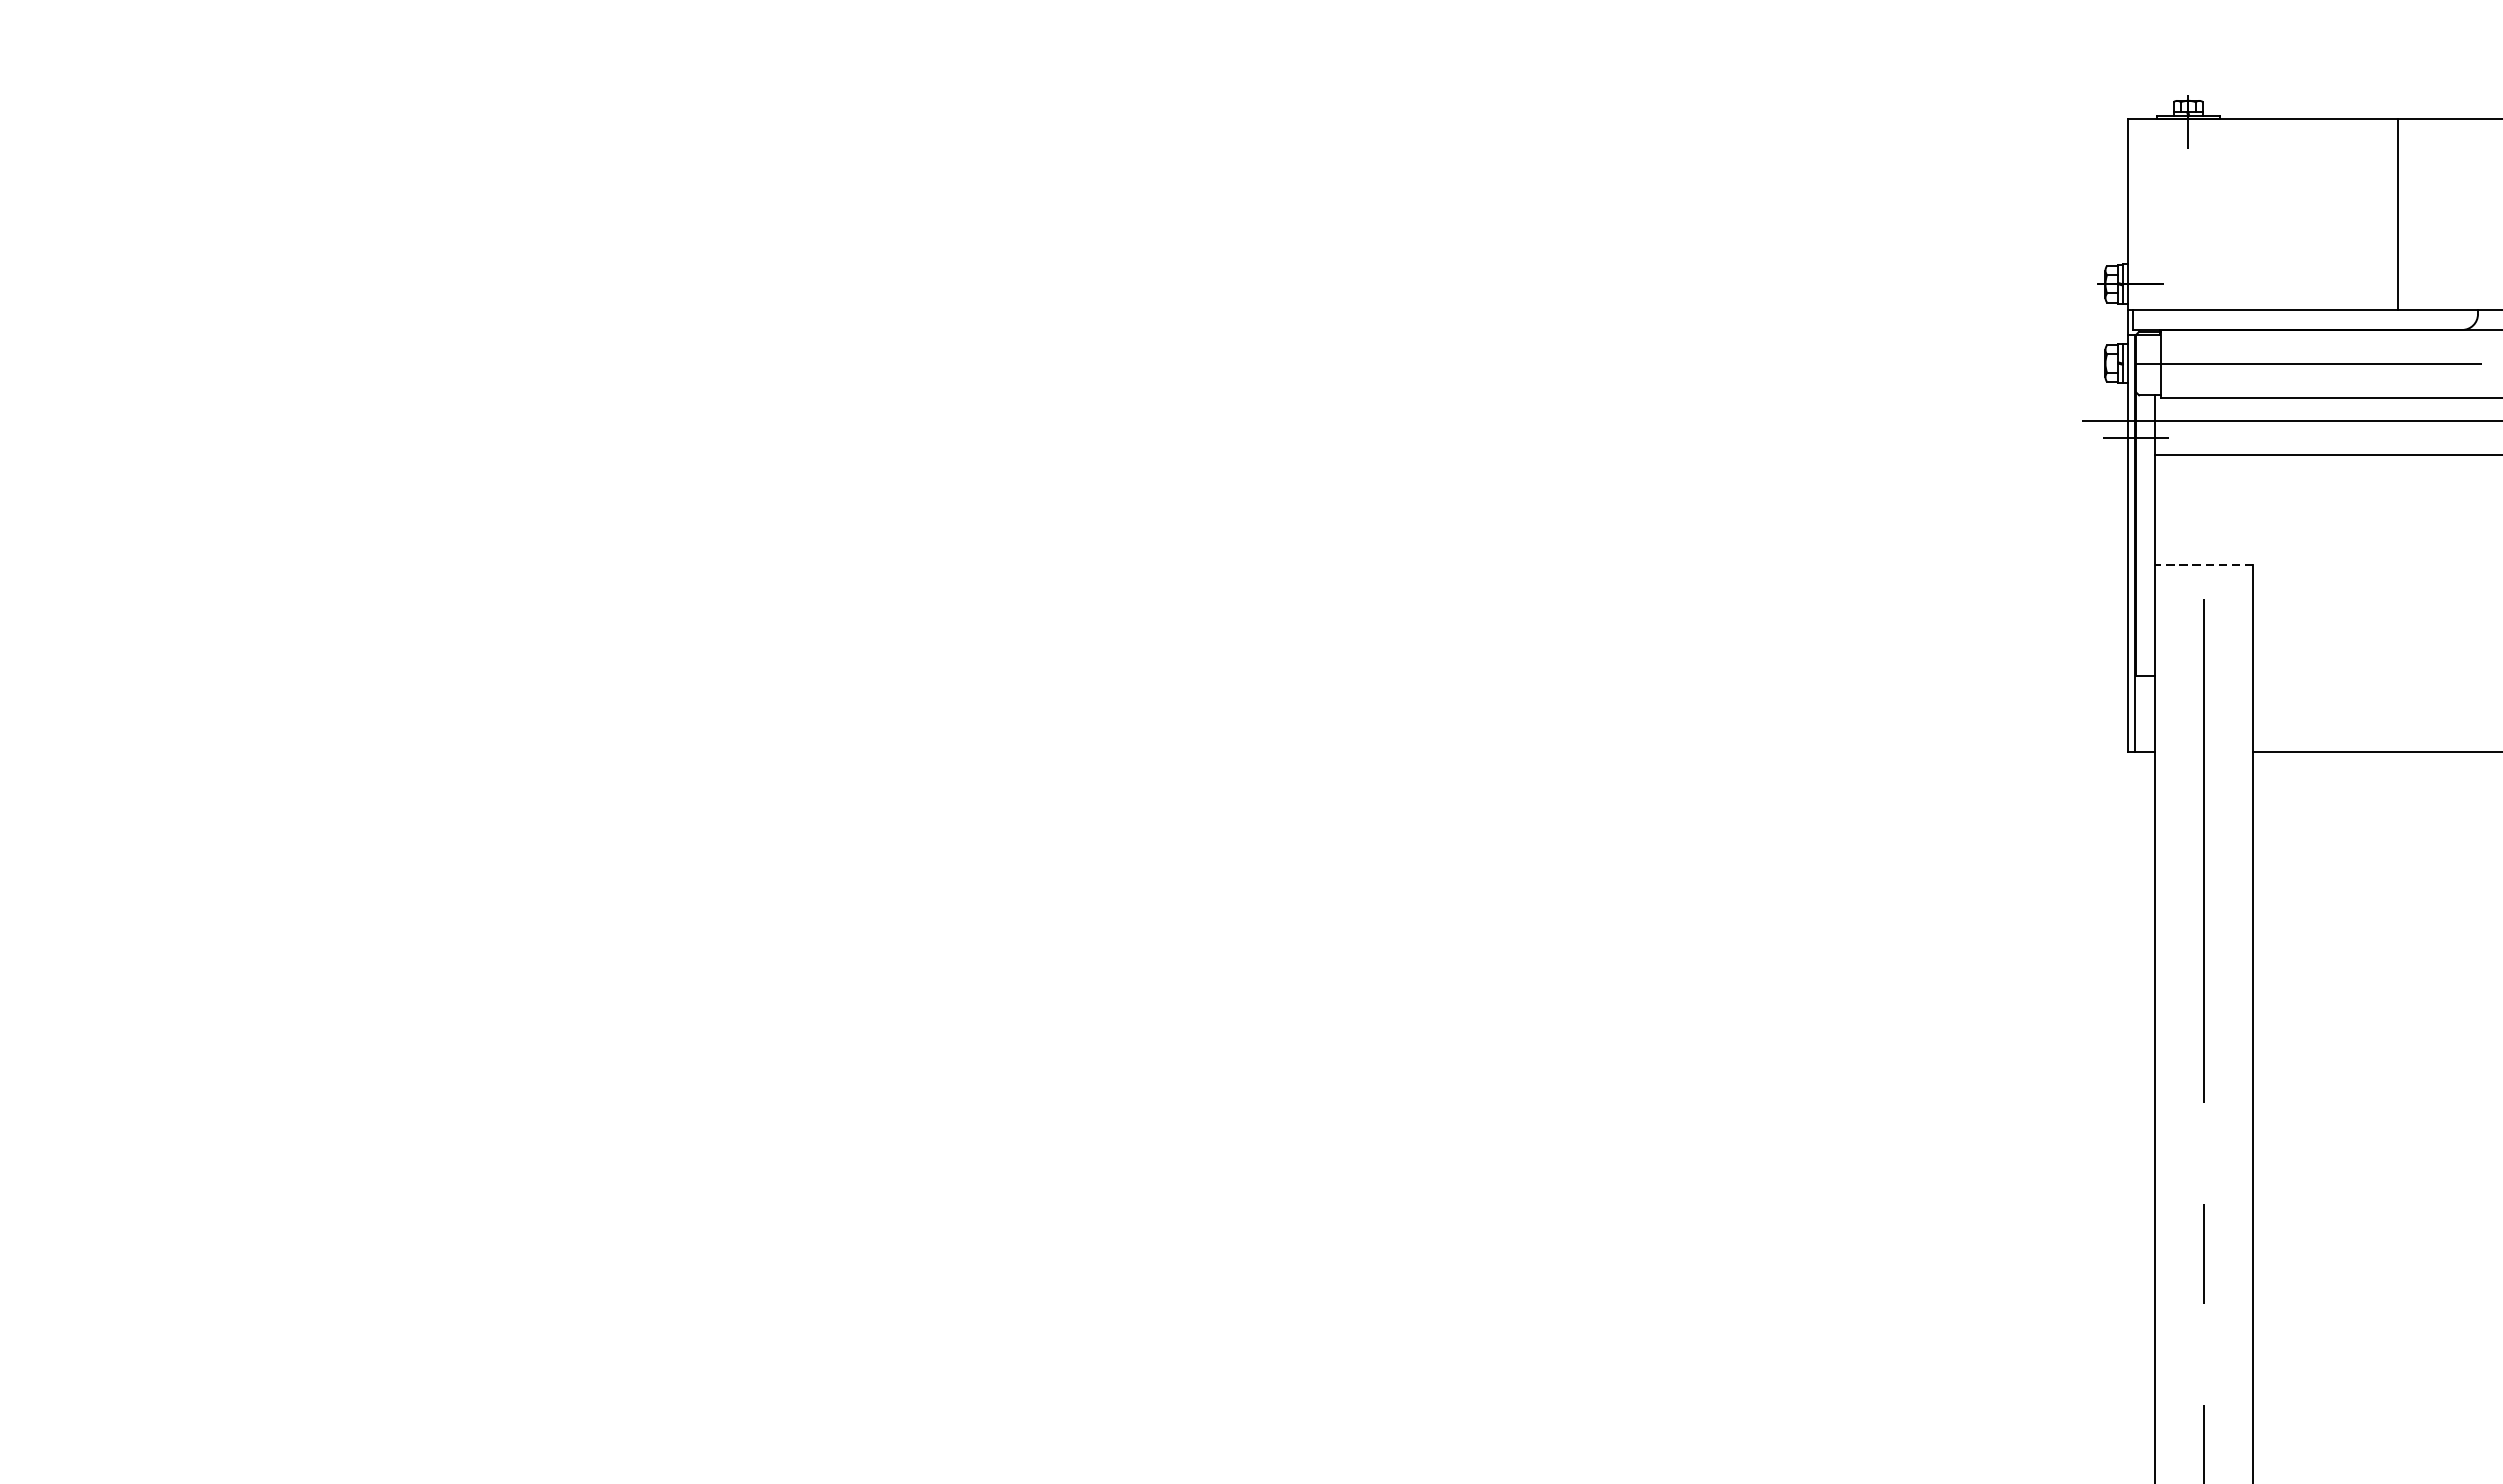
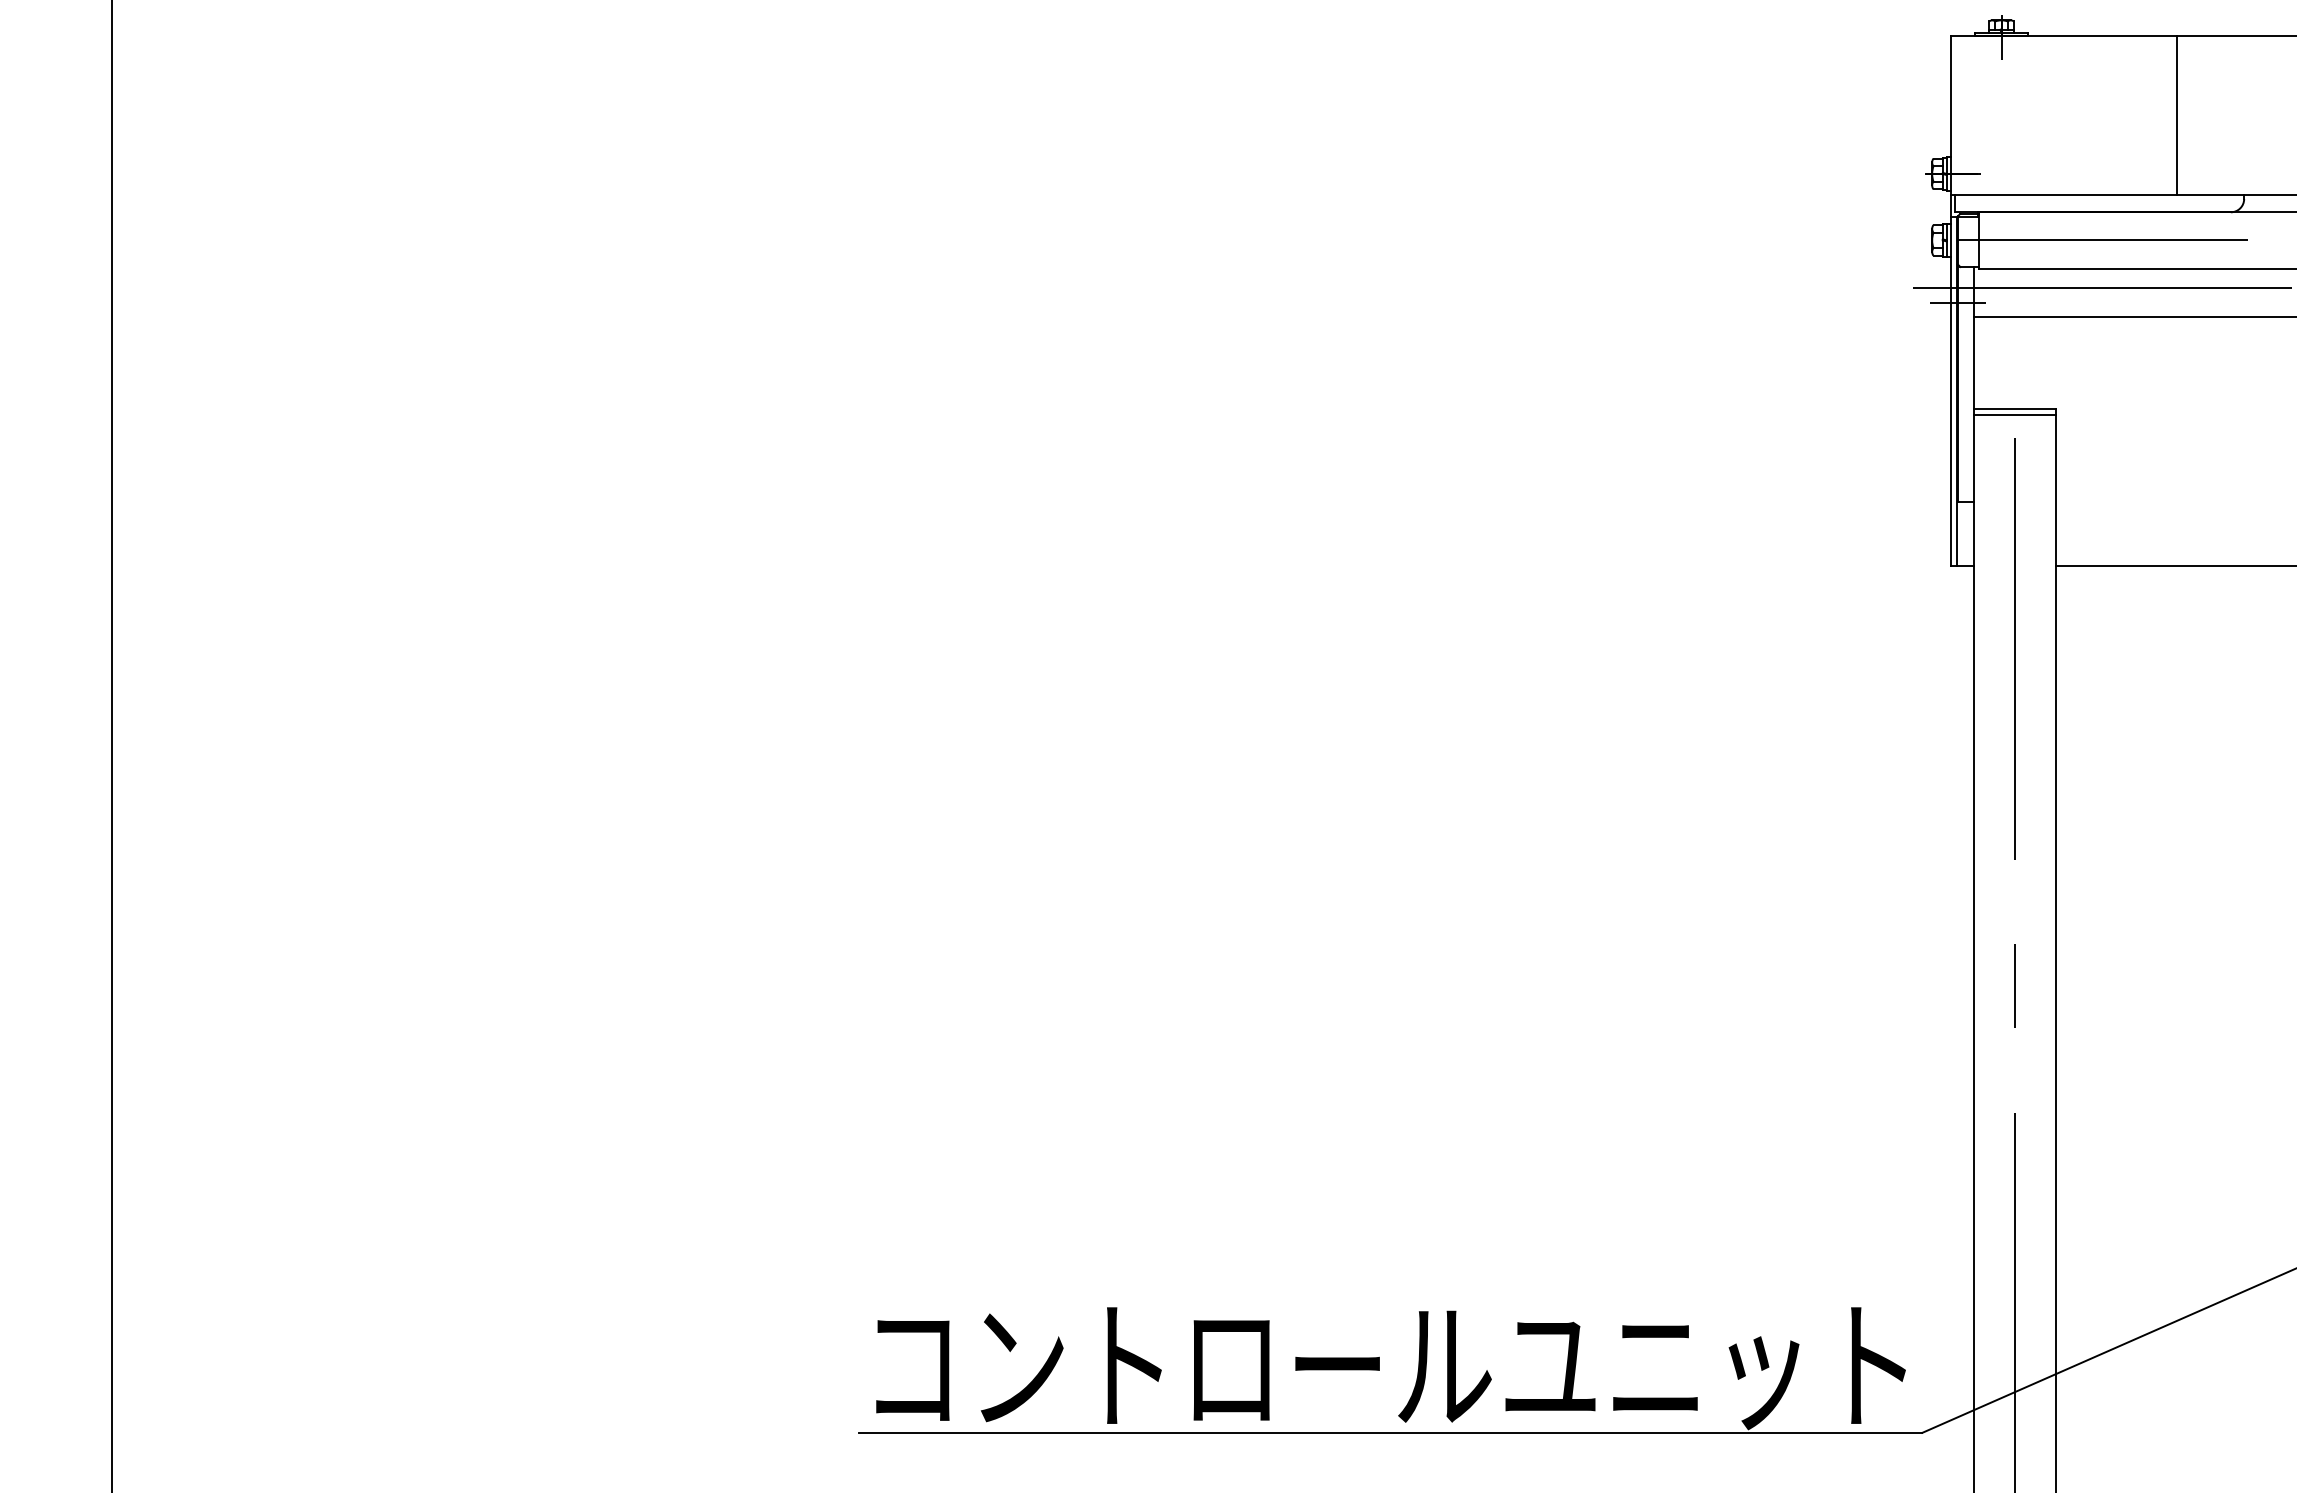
line: (2203, 565) -> (2014, 409), dashed -> solid
line: (2203, 572) -> (2014, 415), added

